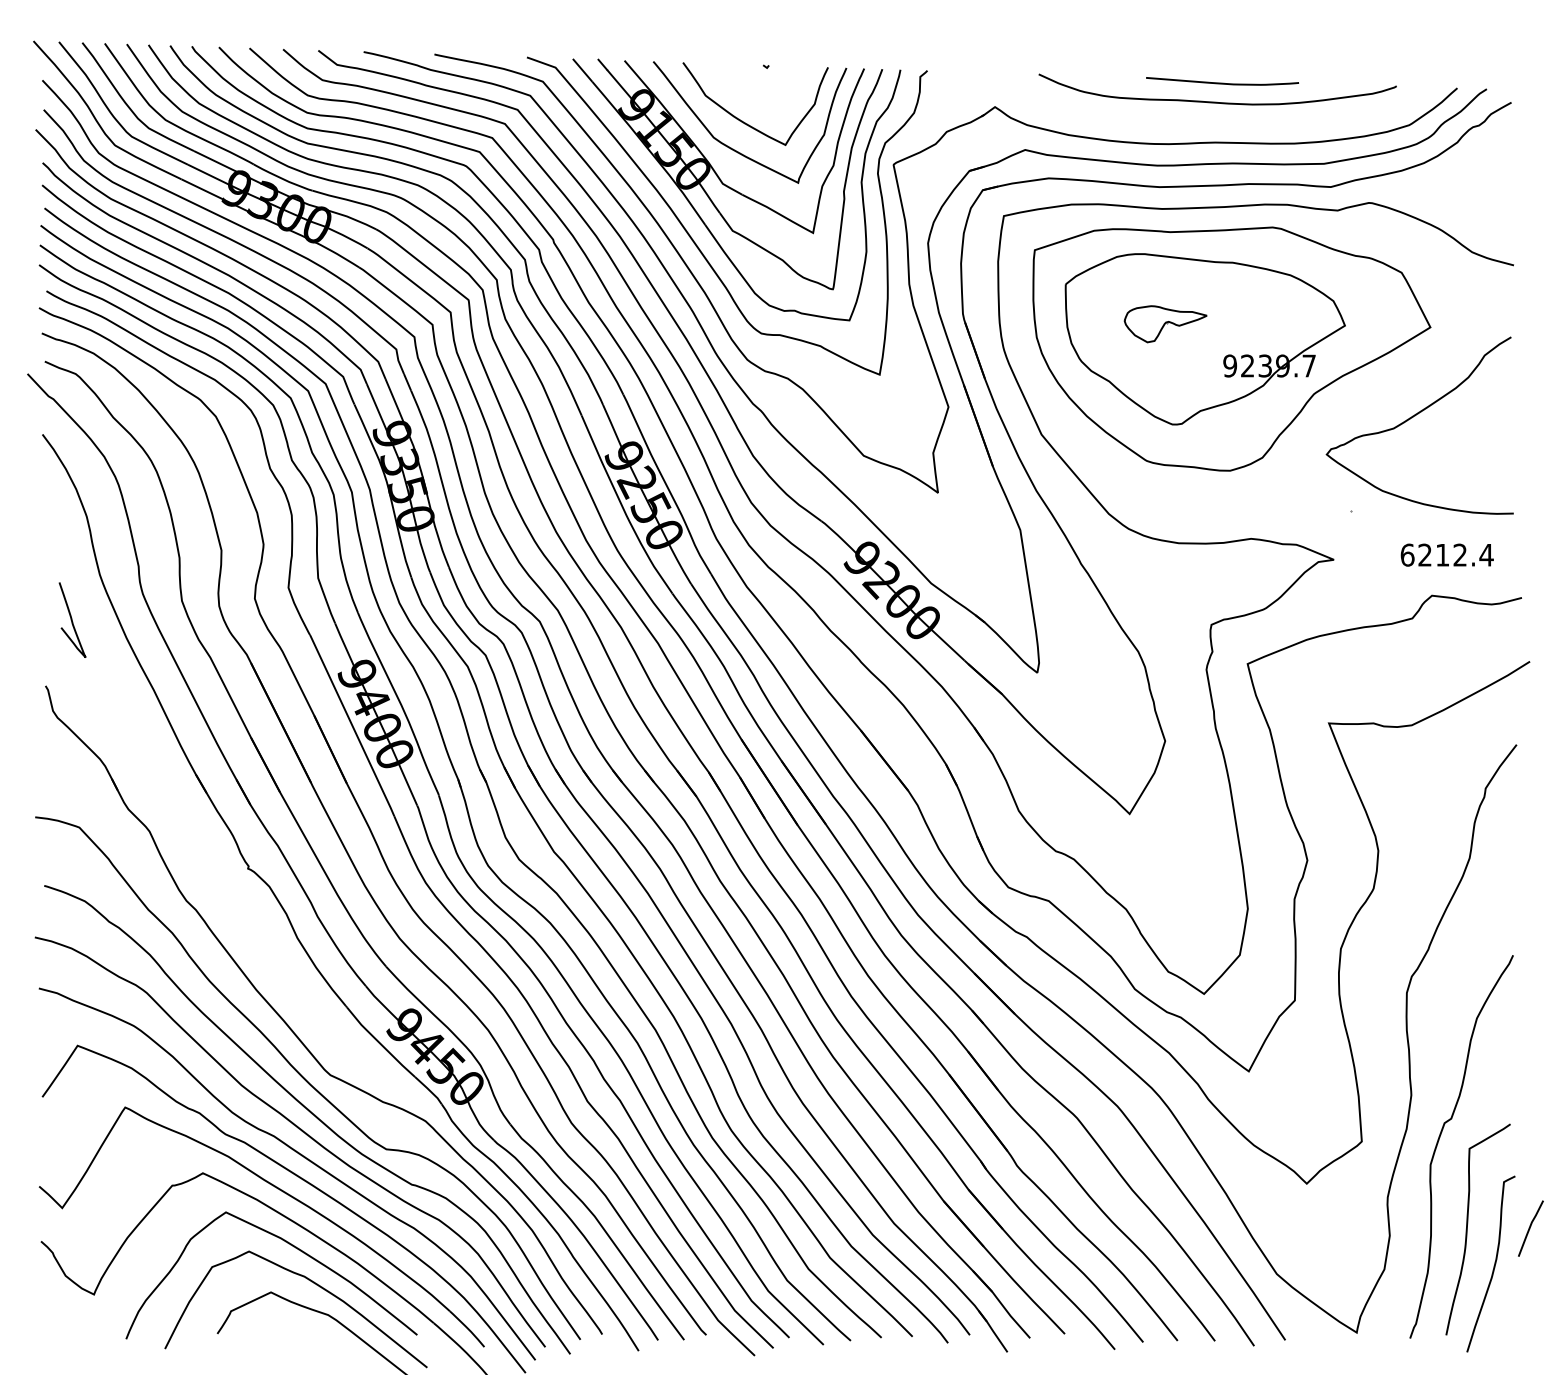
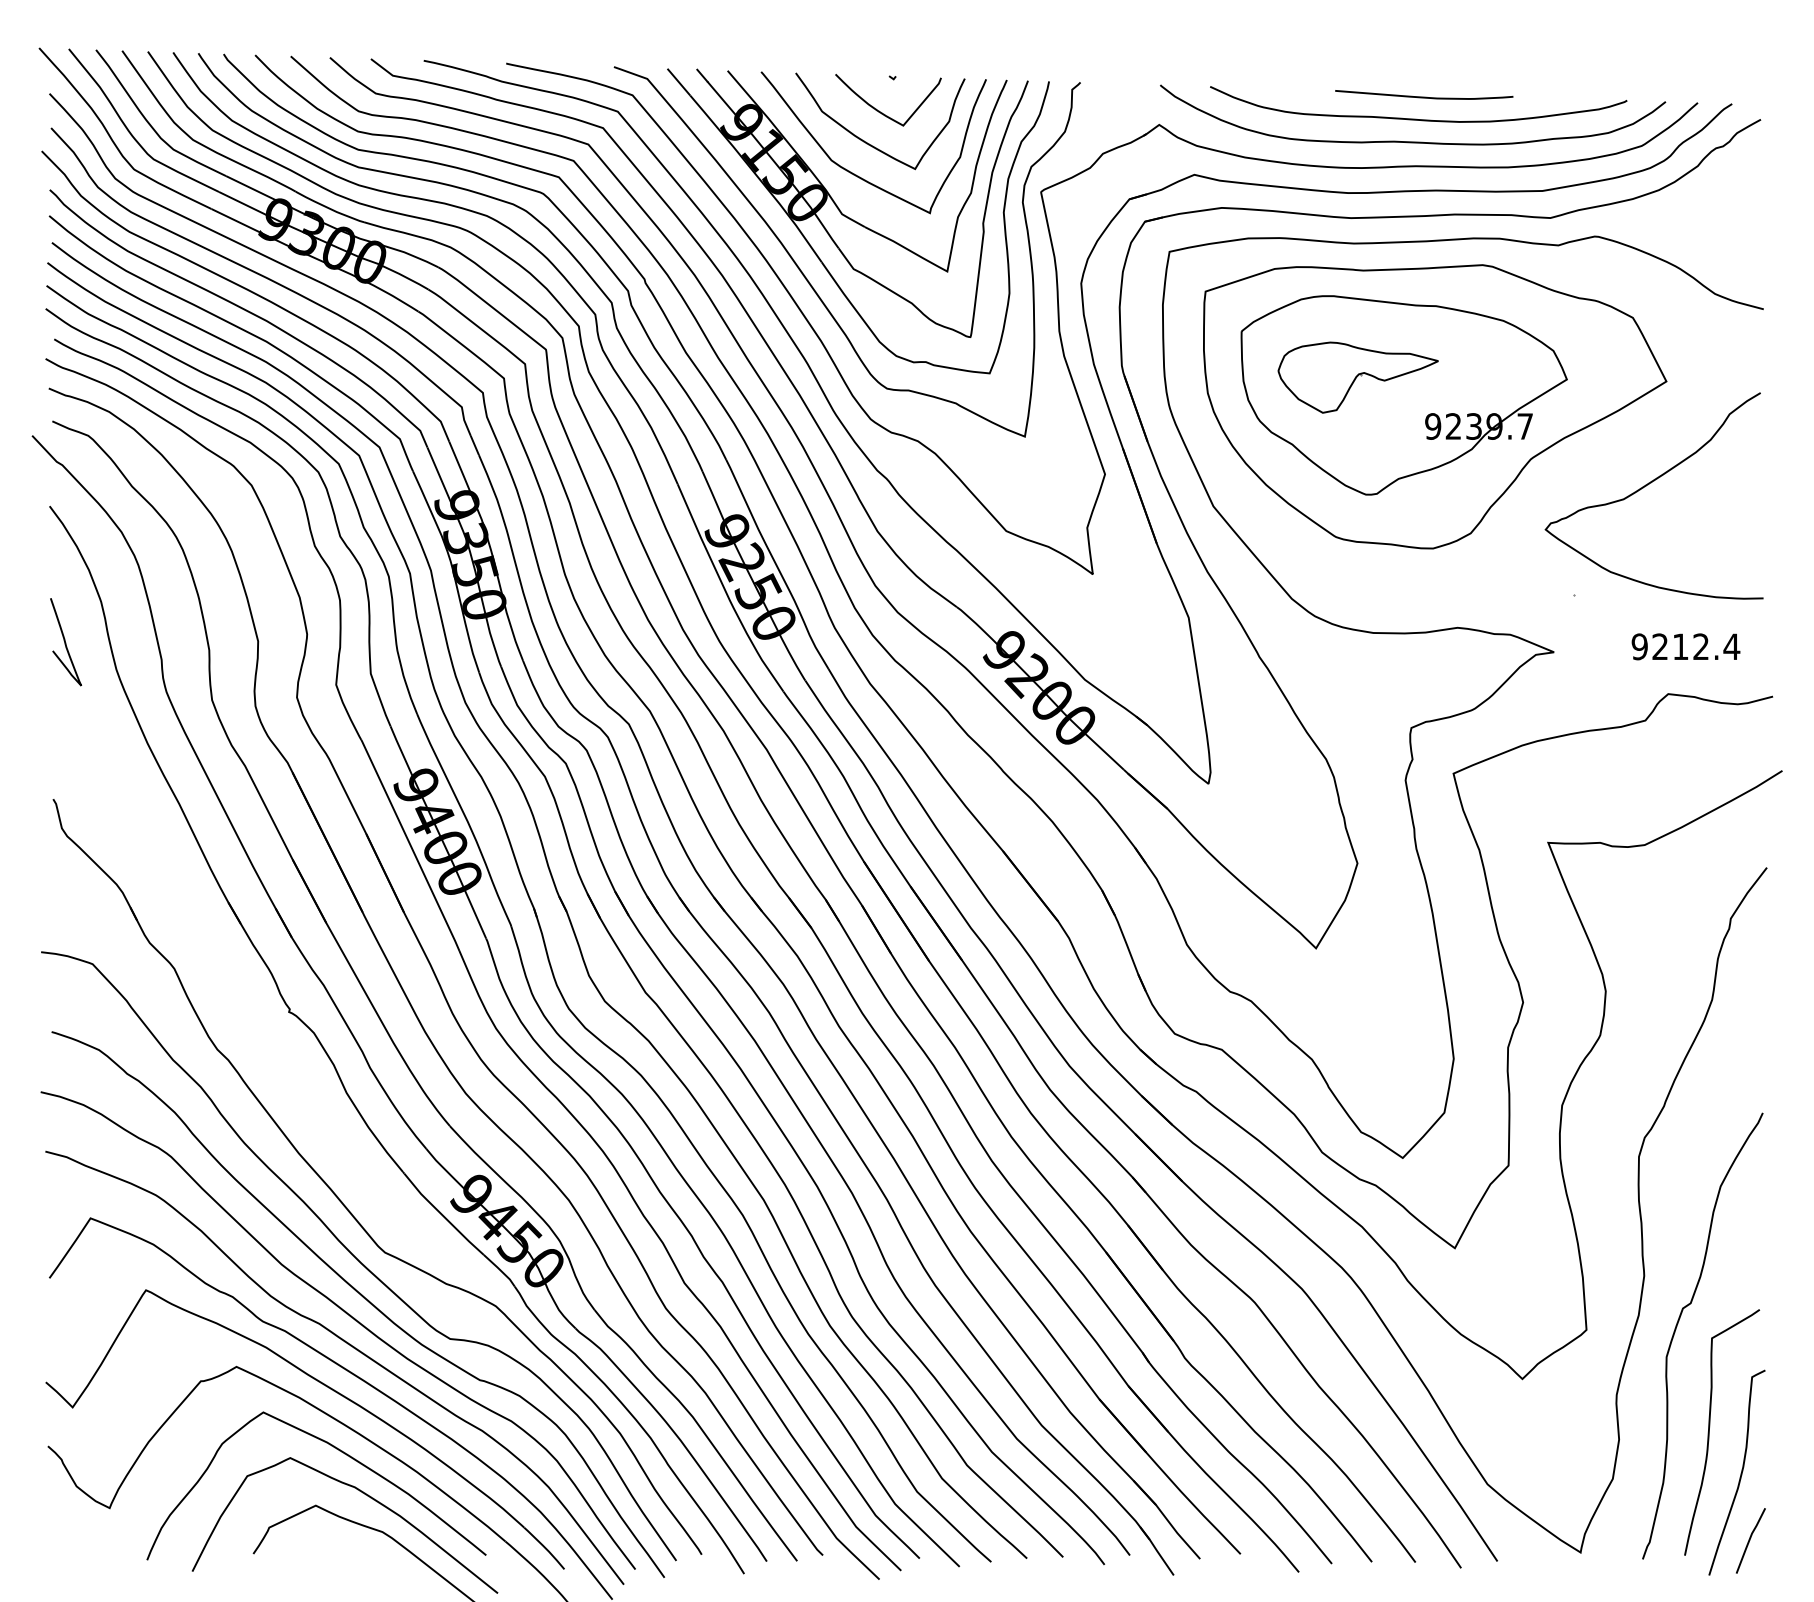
curve: (756, 95) -> (881, 111), added
curve: (1212, 121) -> (1412, 141), added
part: (1165, 324) -> (1357, 378), size x1.67
text: (1407, 554) -> (1639, 646), 6212.4 -> 9212.4
curve: (72, 619) -> (65, 641), moved
line: (1530, 1228) -> (1750, 1540), moved

